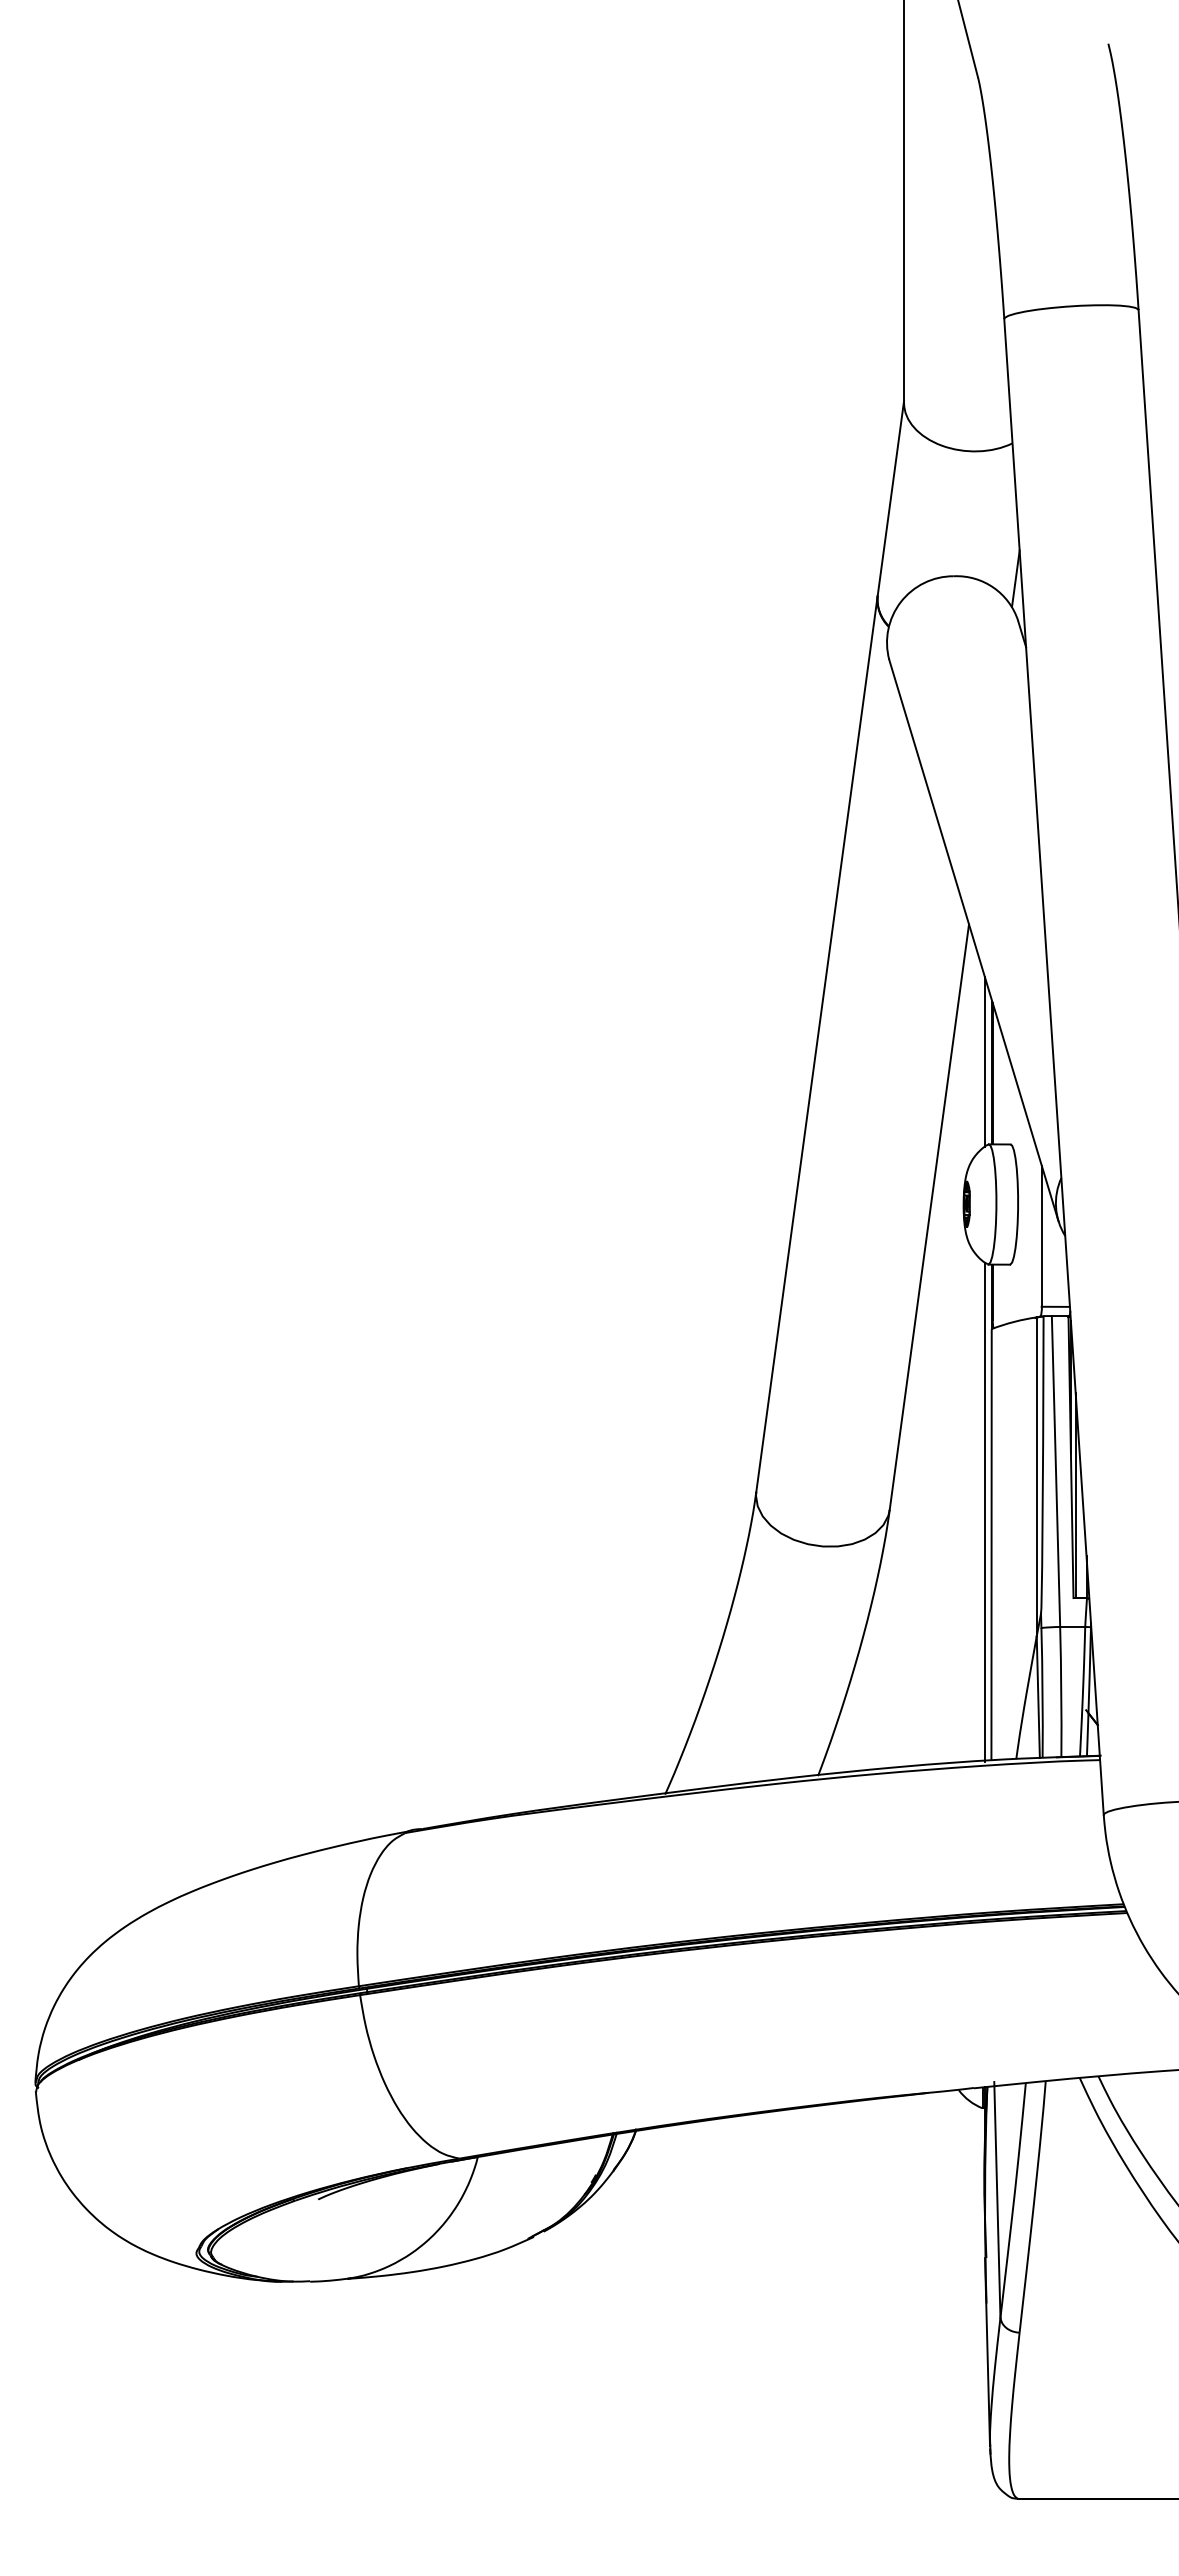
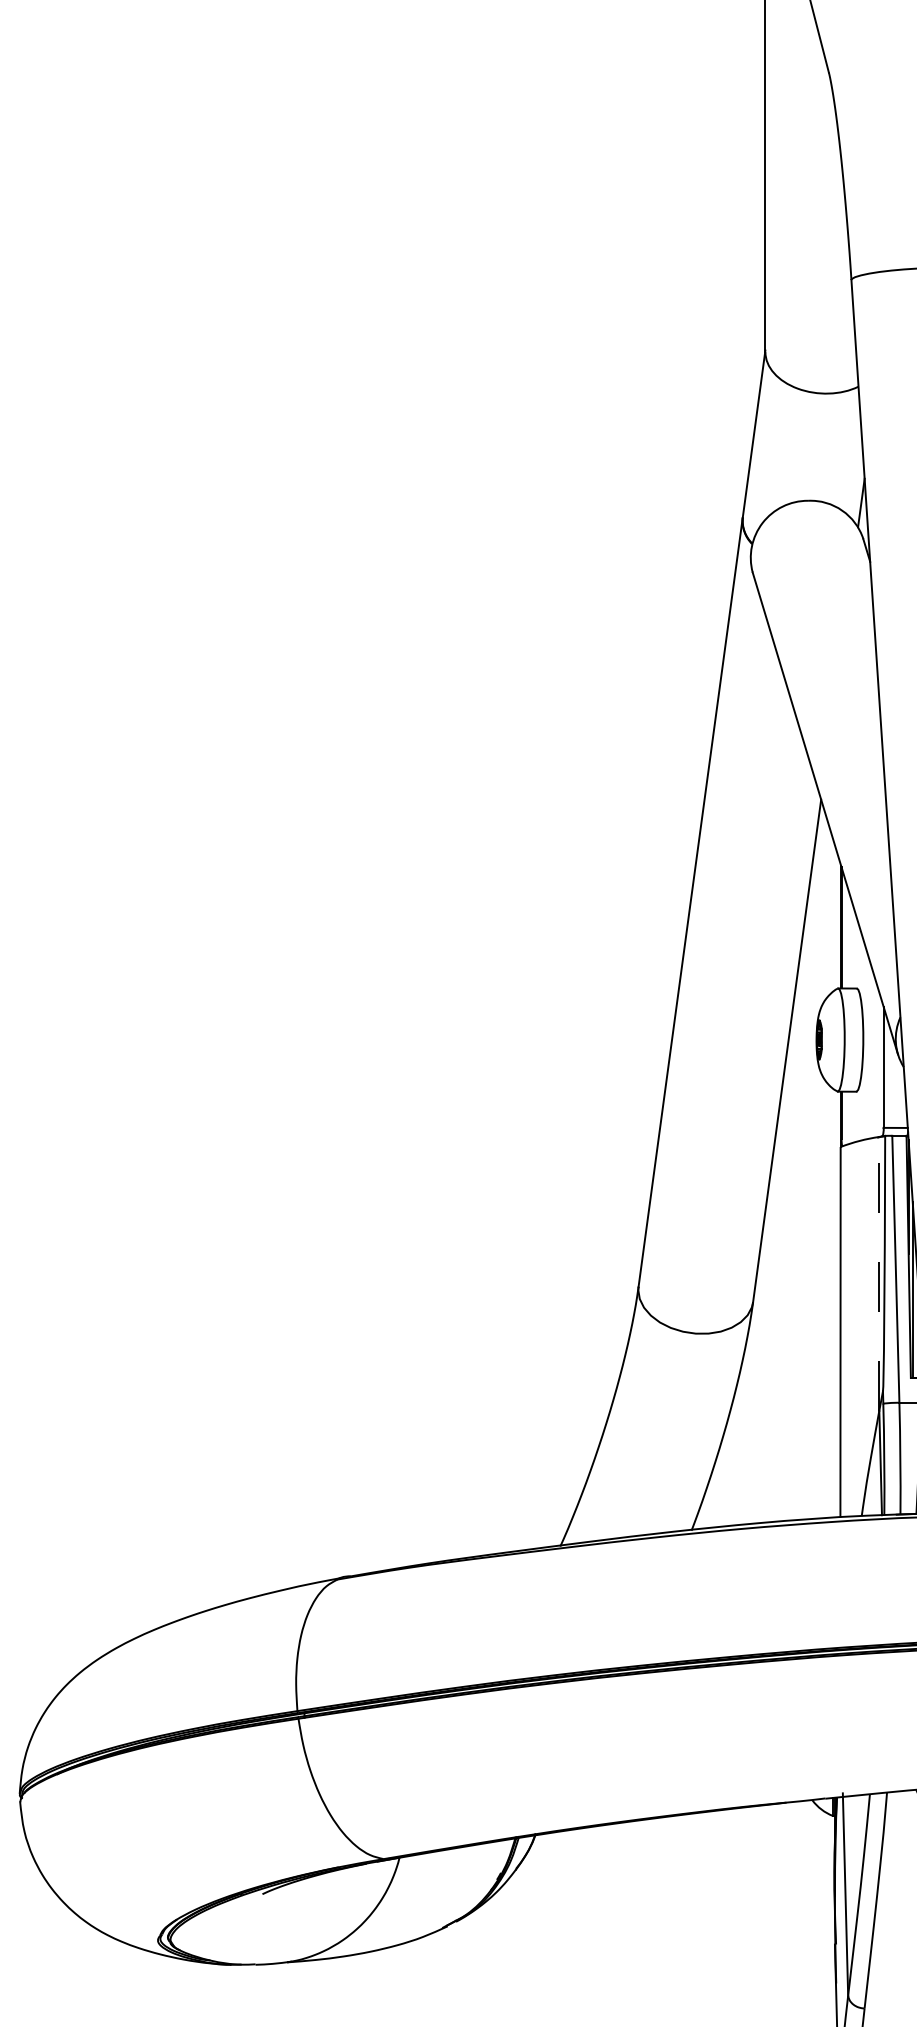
line: (984, 1061) -> (834, 917), removed
line: (1036, 1476) -> (879, 1273), solid -> dashed
line: (984, 1511) -> (834, 1303), removed

